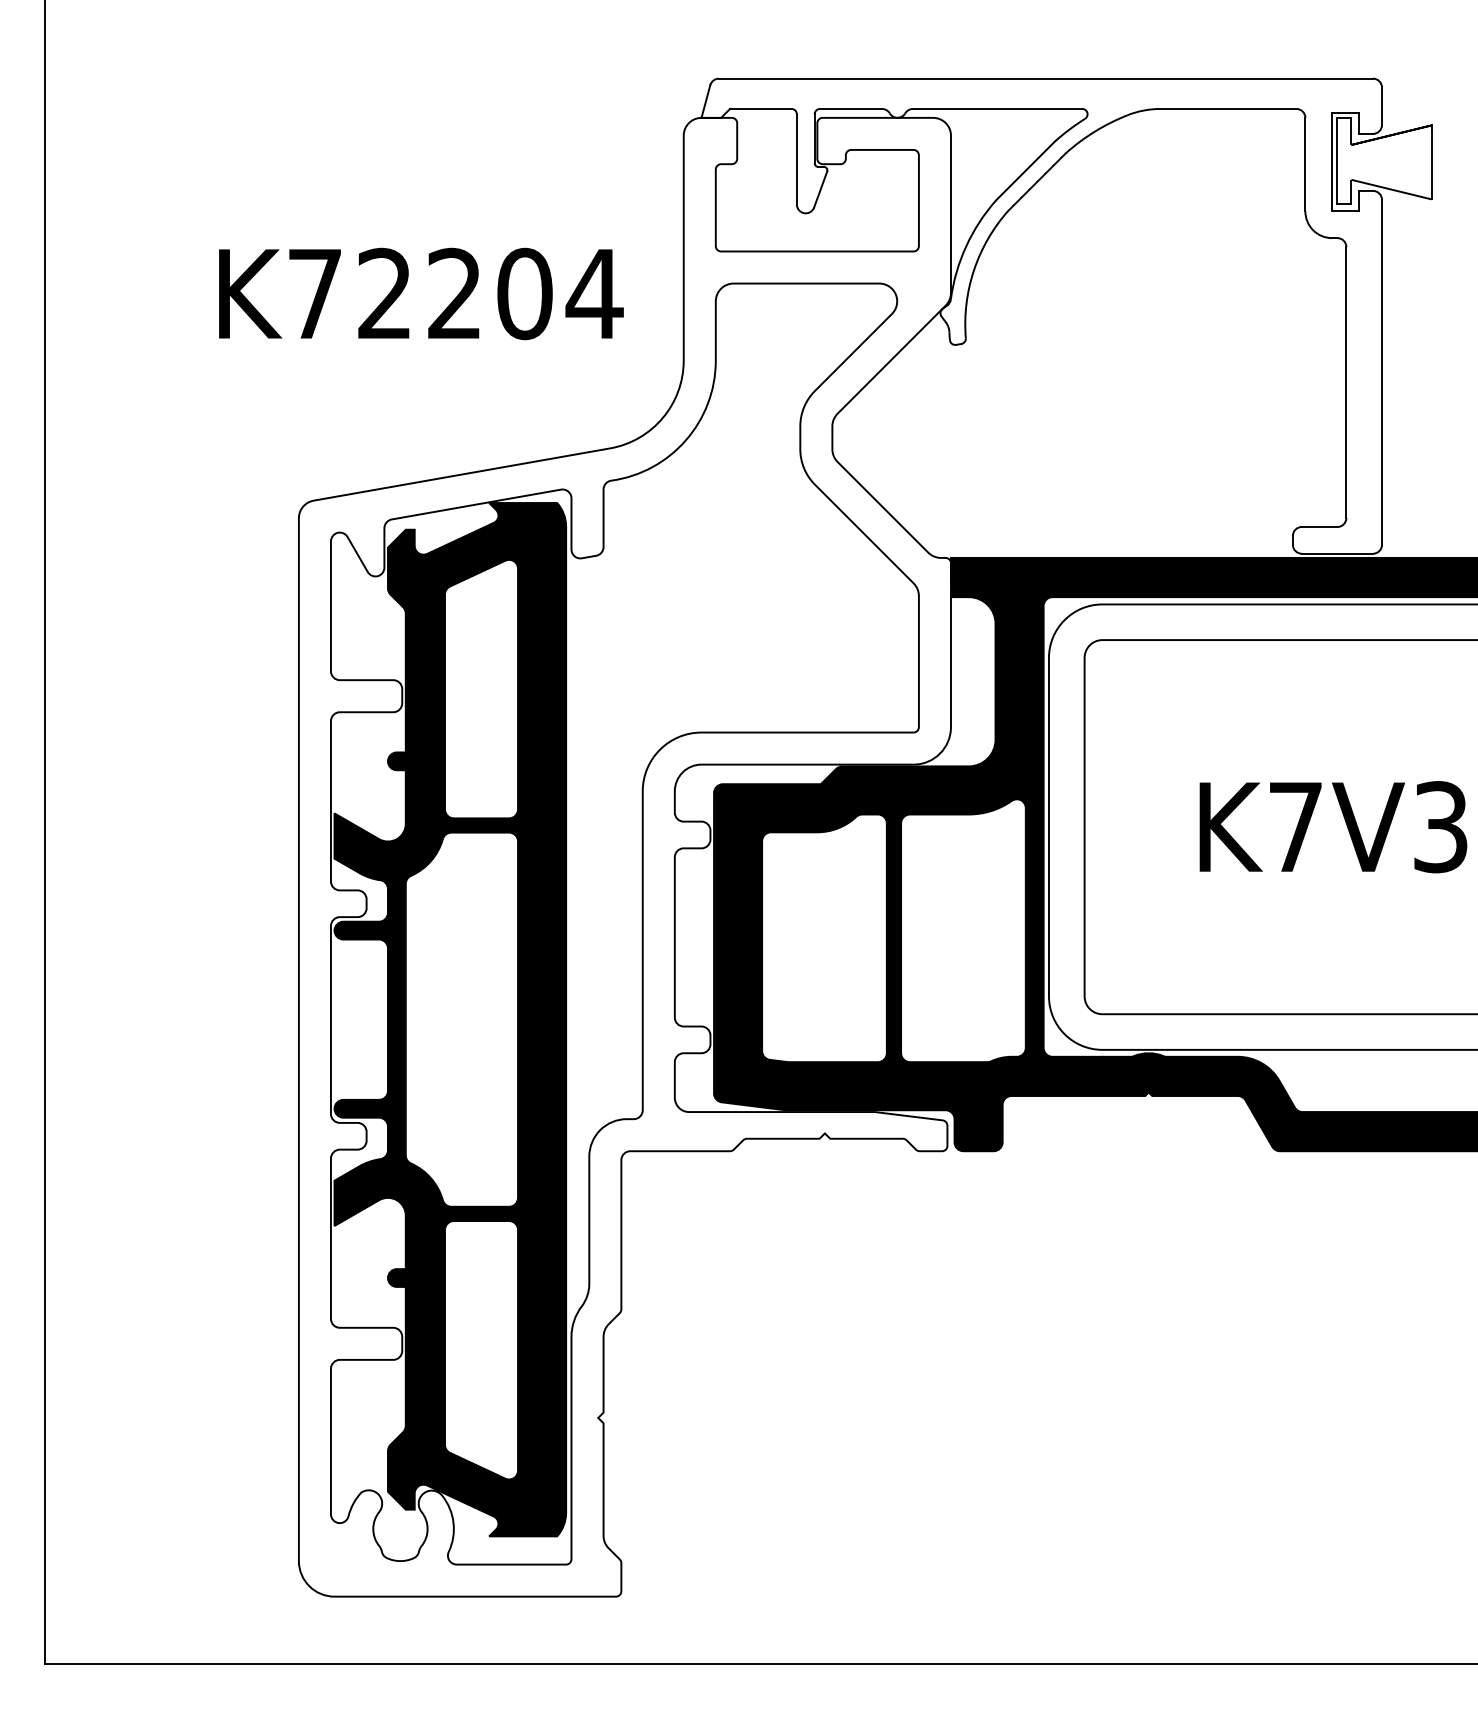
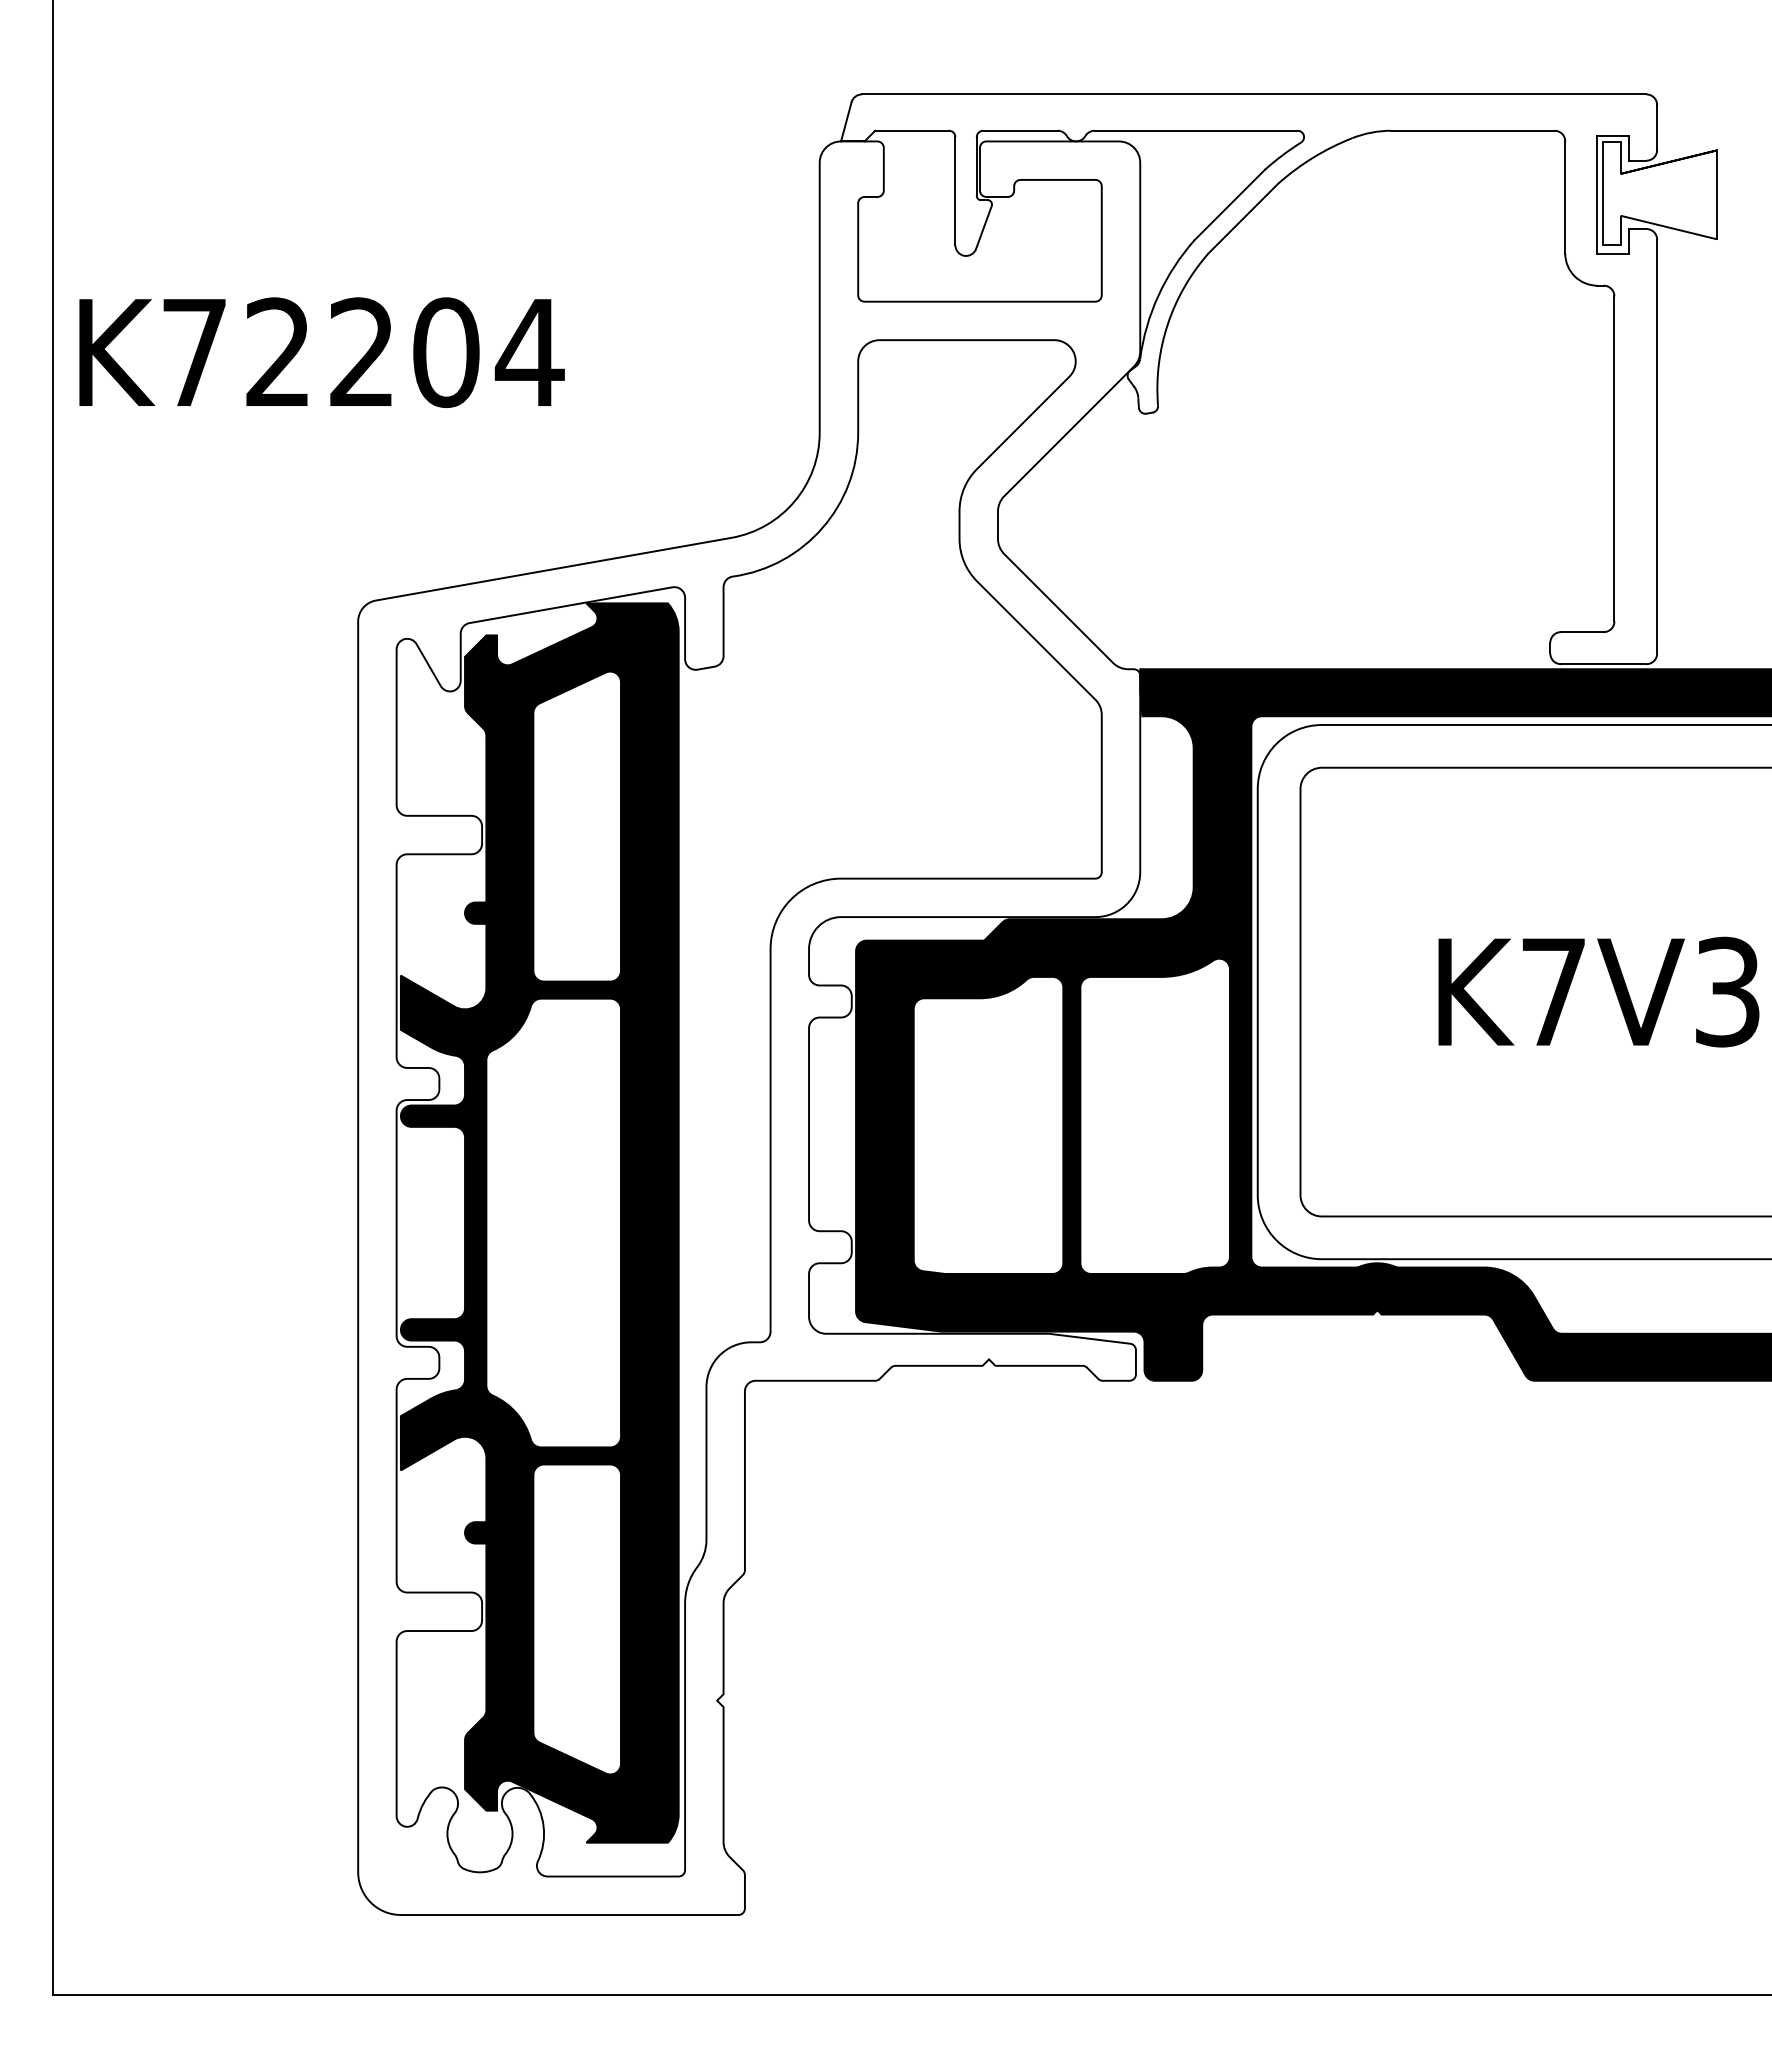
text: (420, 293) -> (321, 352), moved

